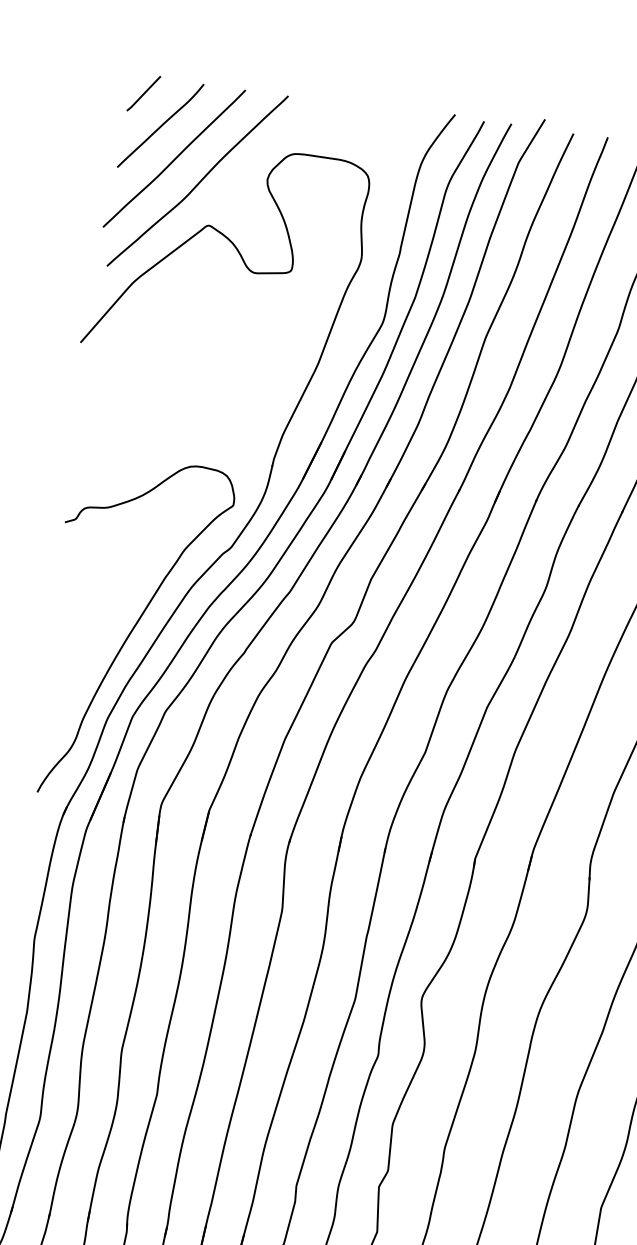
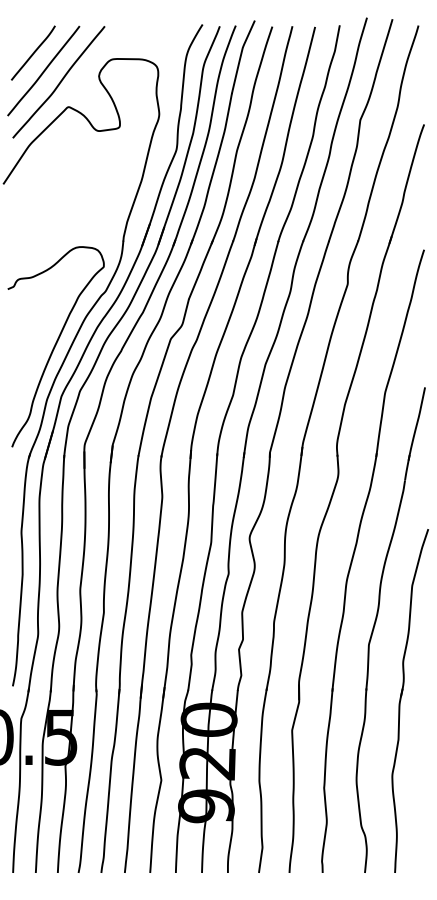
line: (144, 93) -> (21, 35), removed

